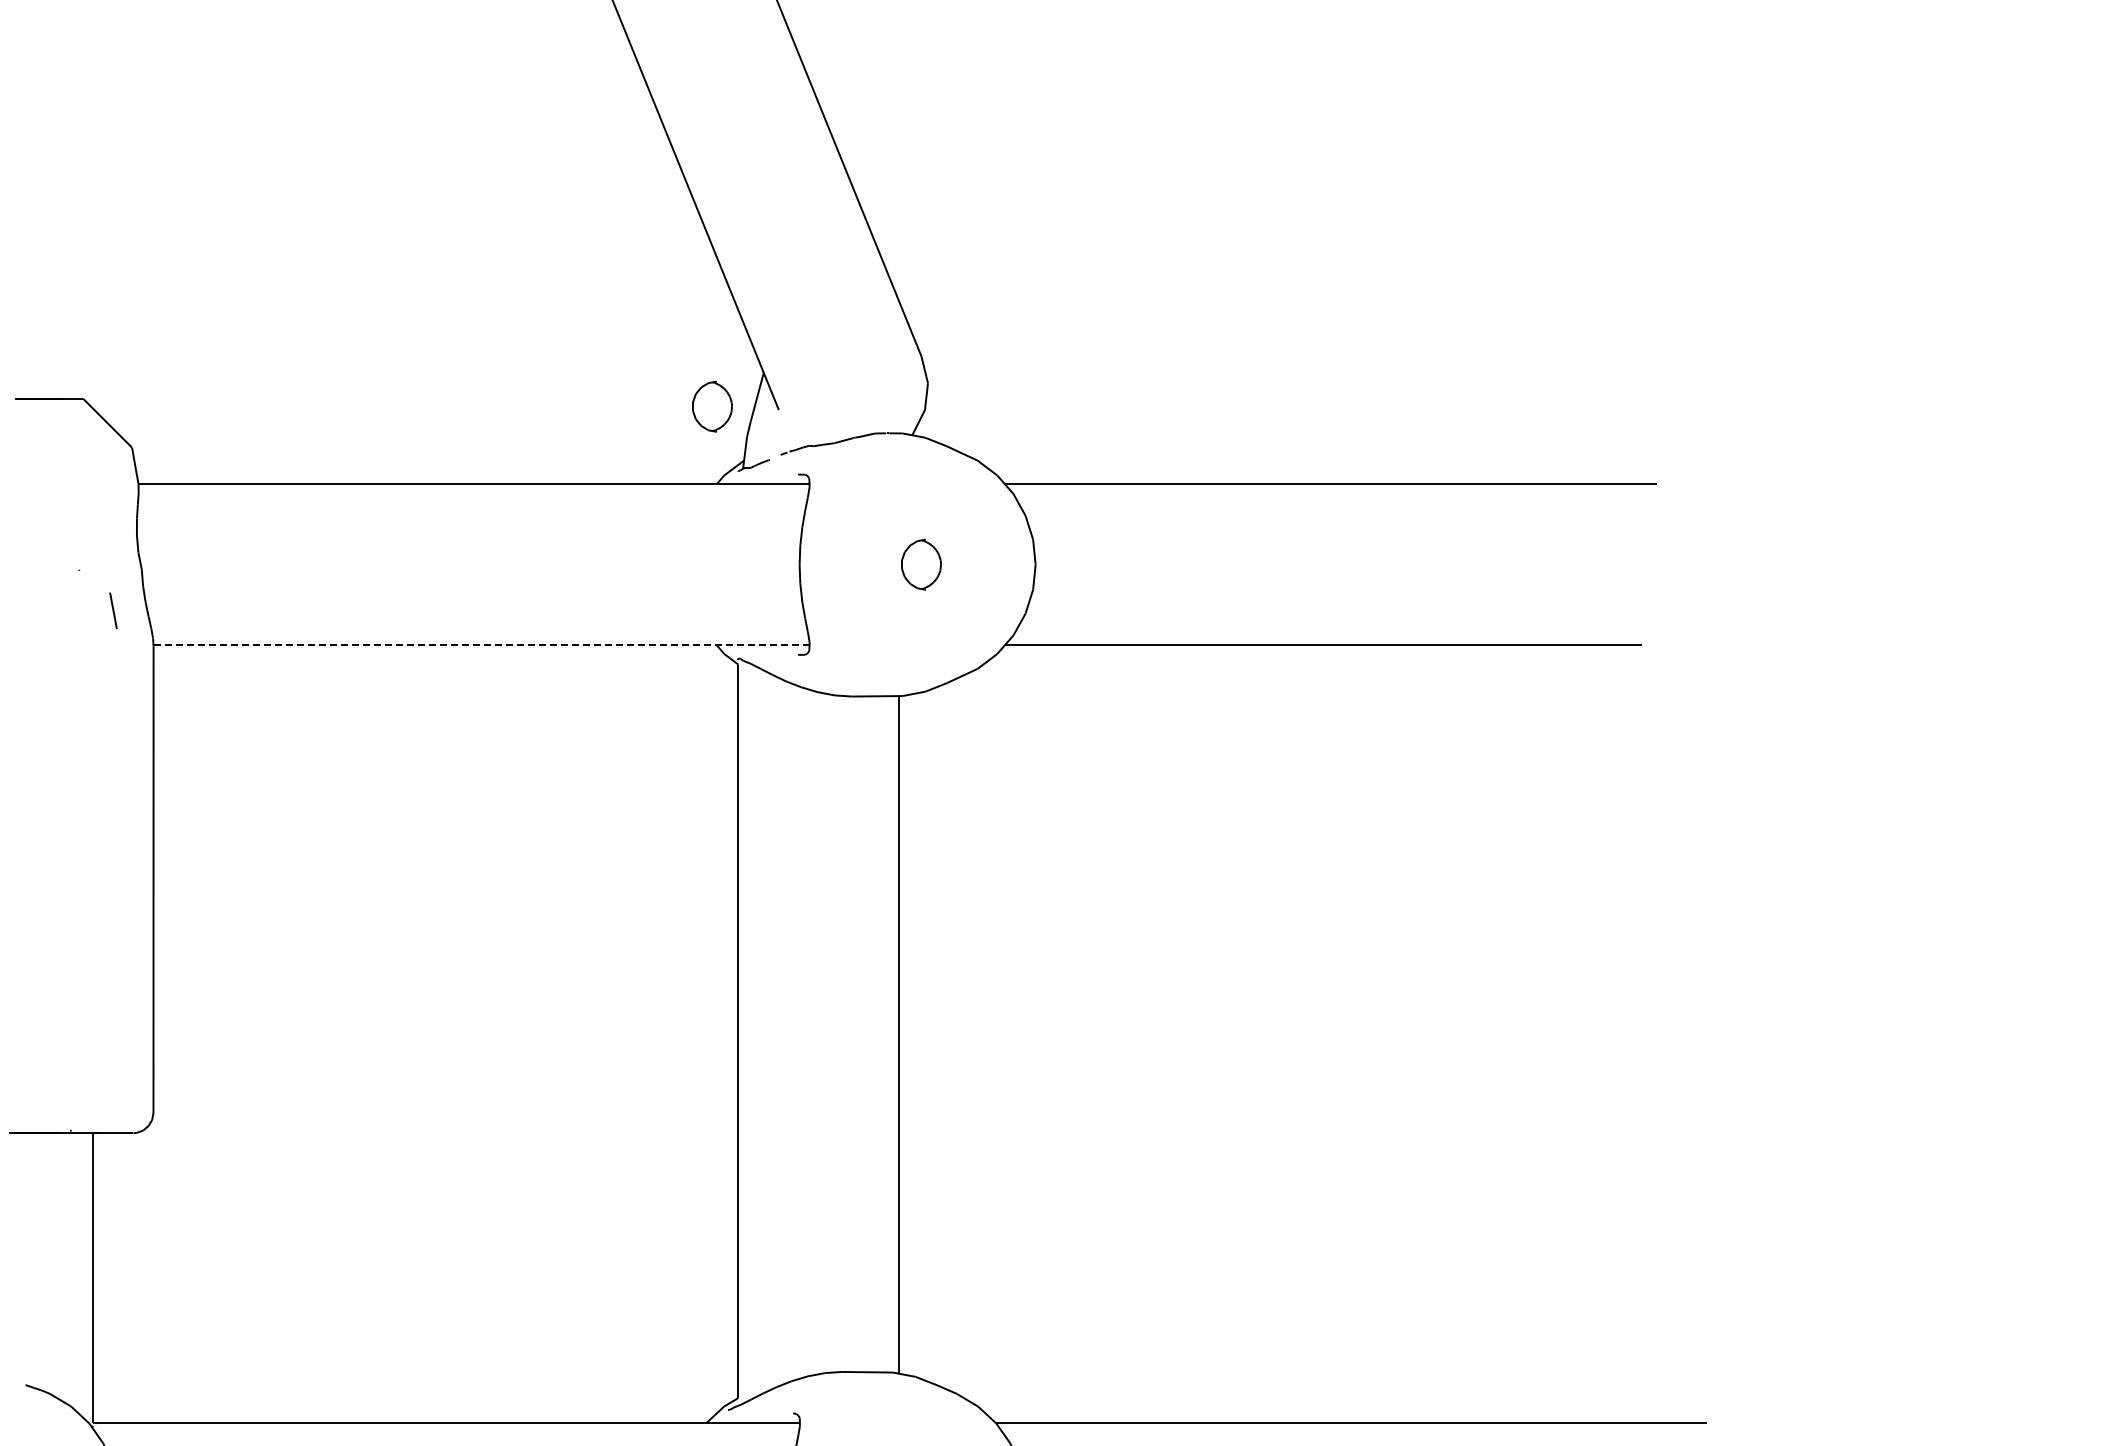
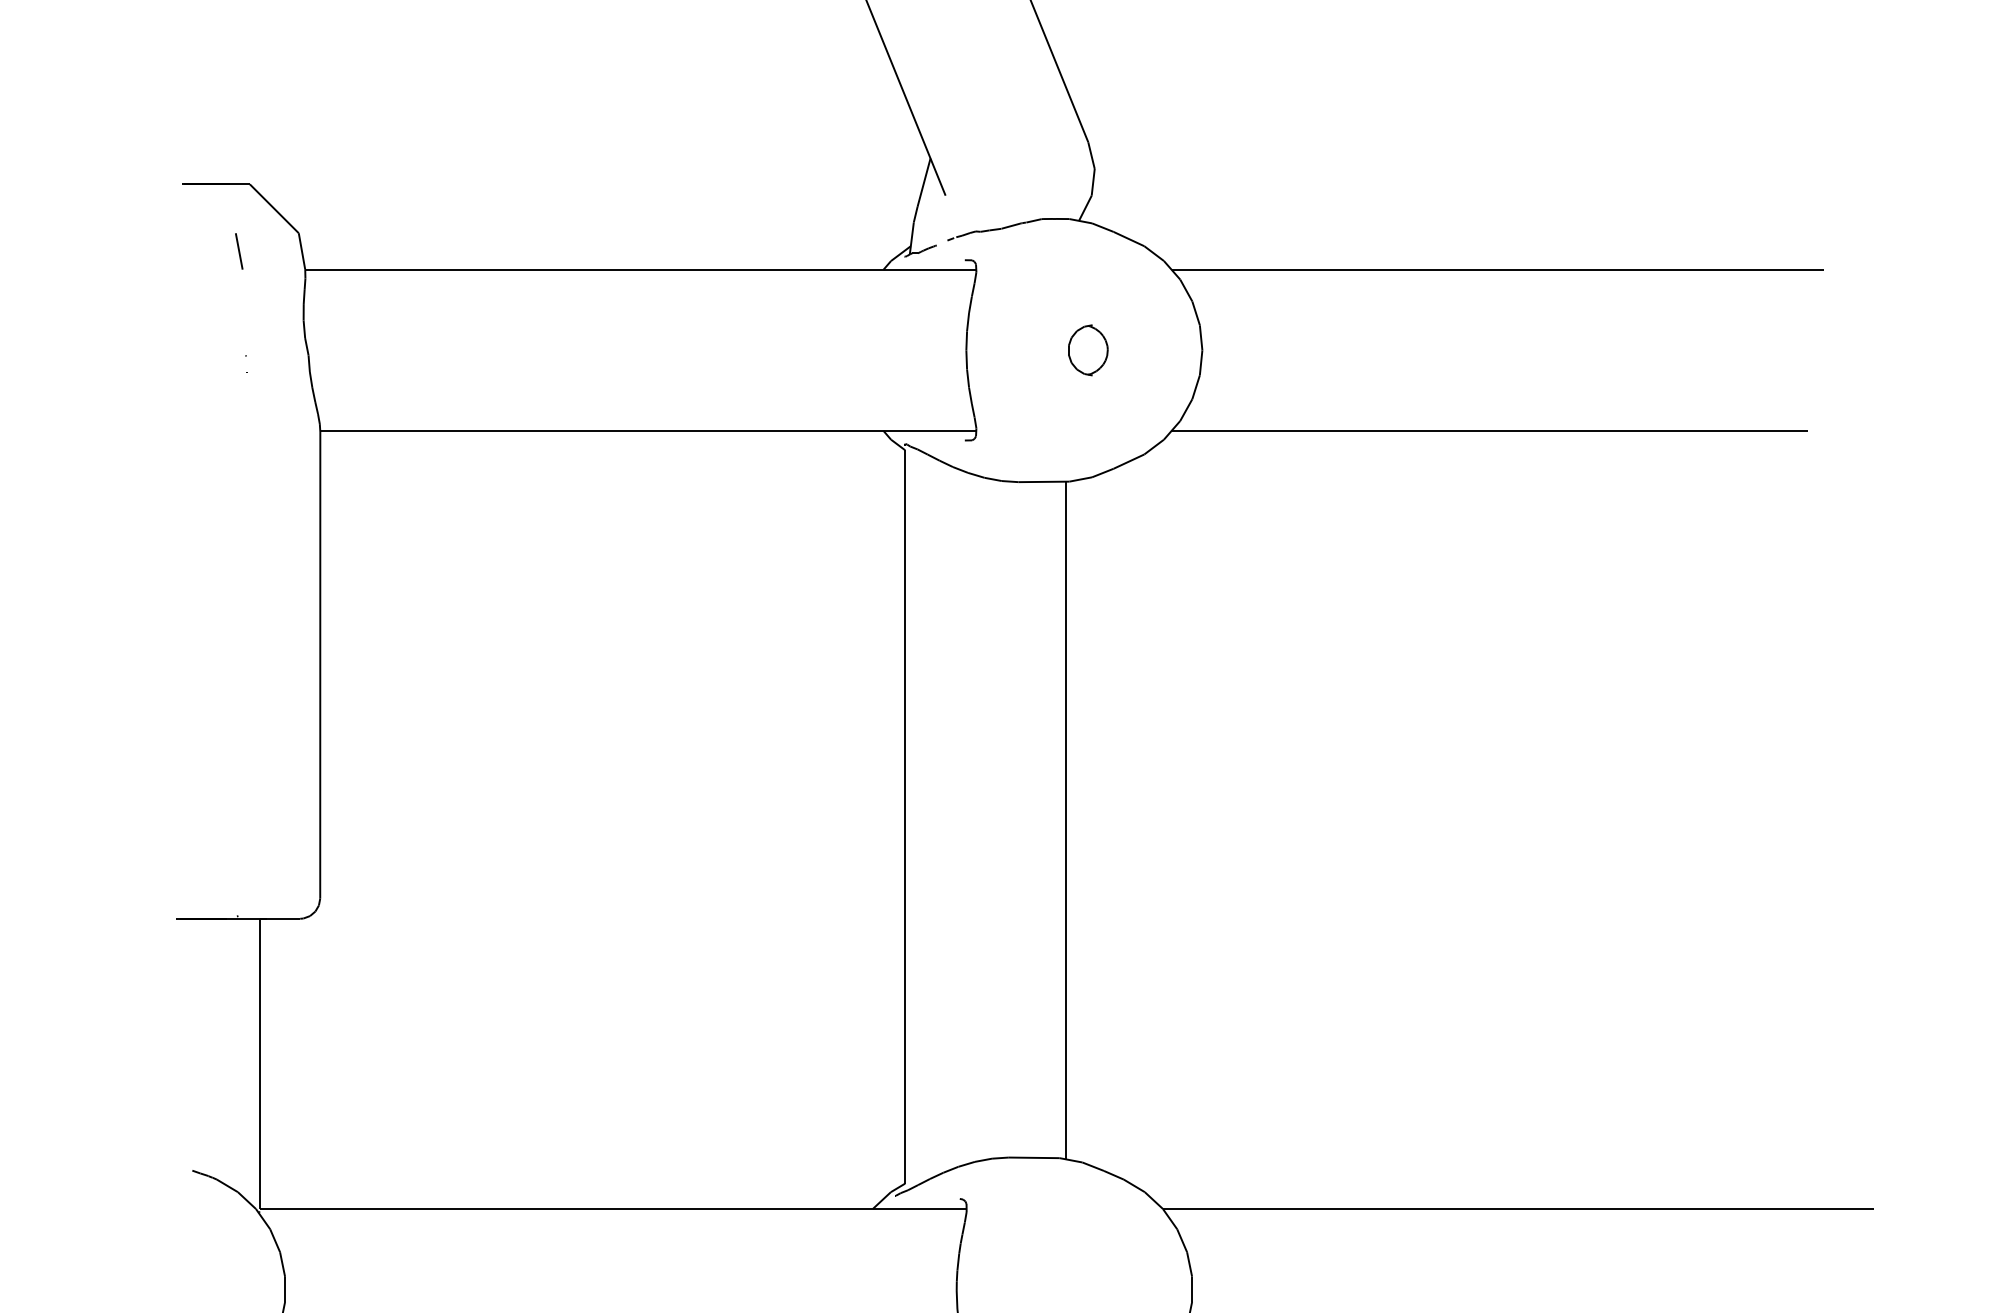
part: (712, 406) -> (879, 192), removed
line: (113, 610) -> (239, 251), moved
line: (481, 645) -> (648, 431), dashed -> solid

